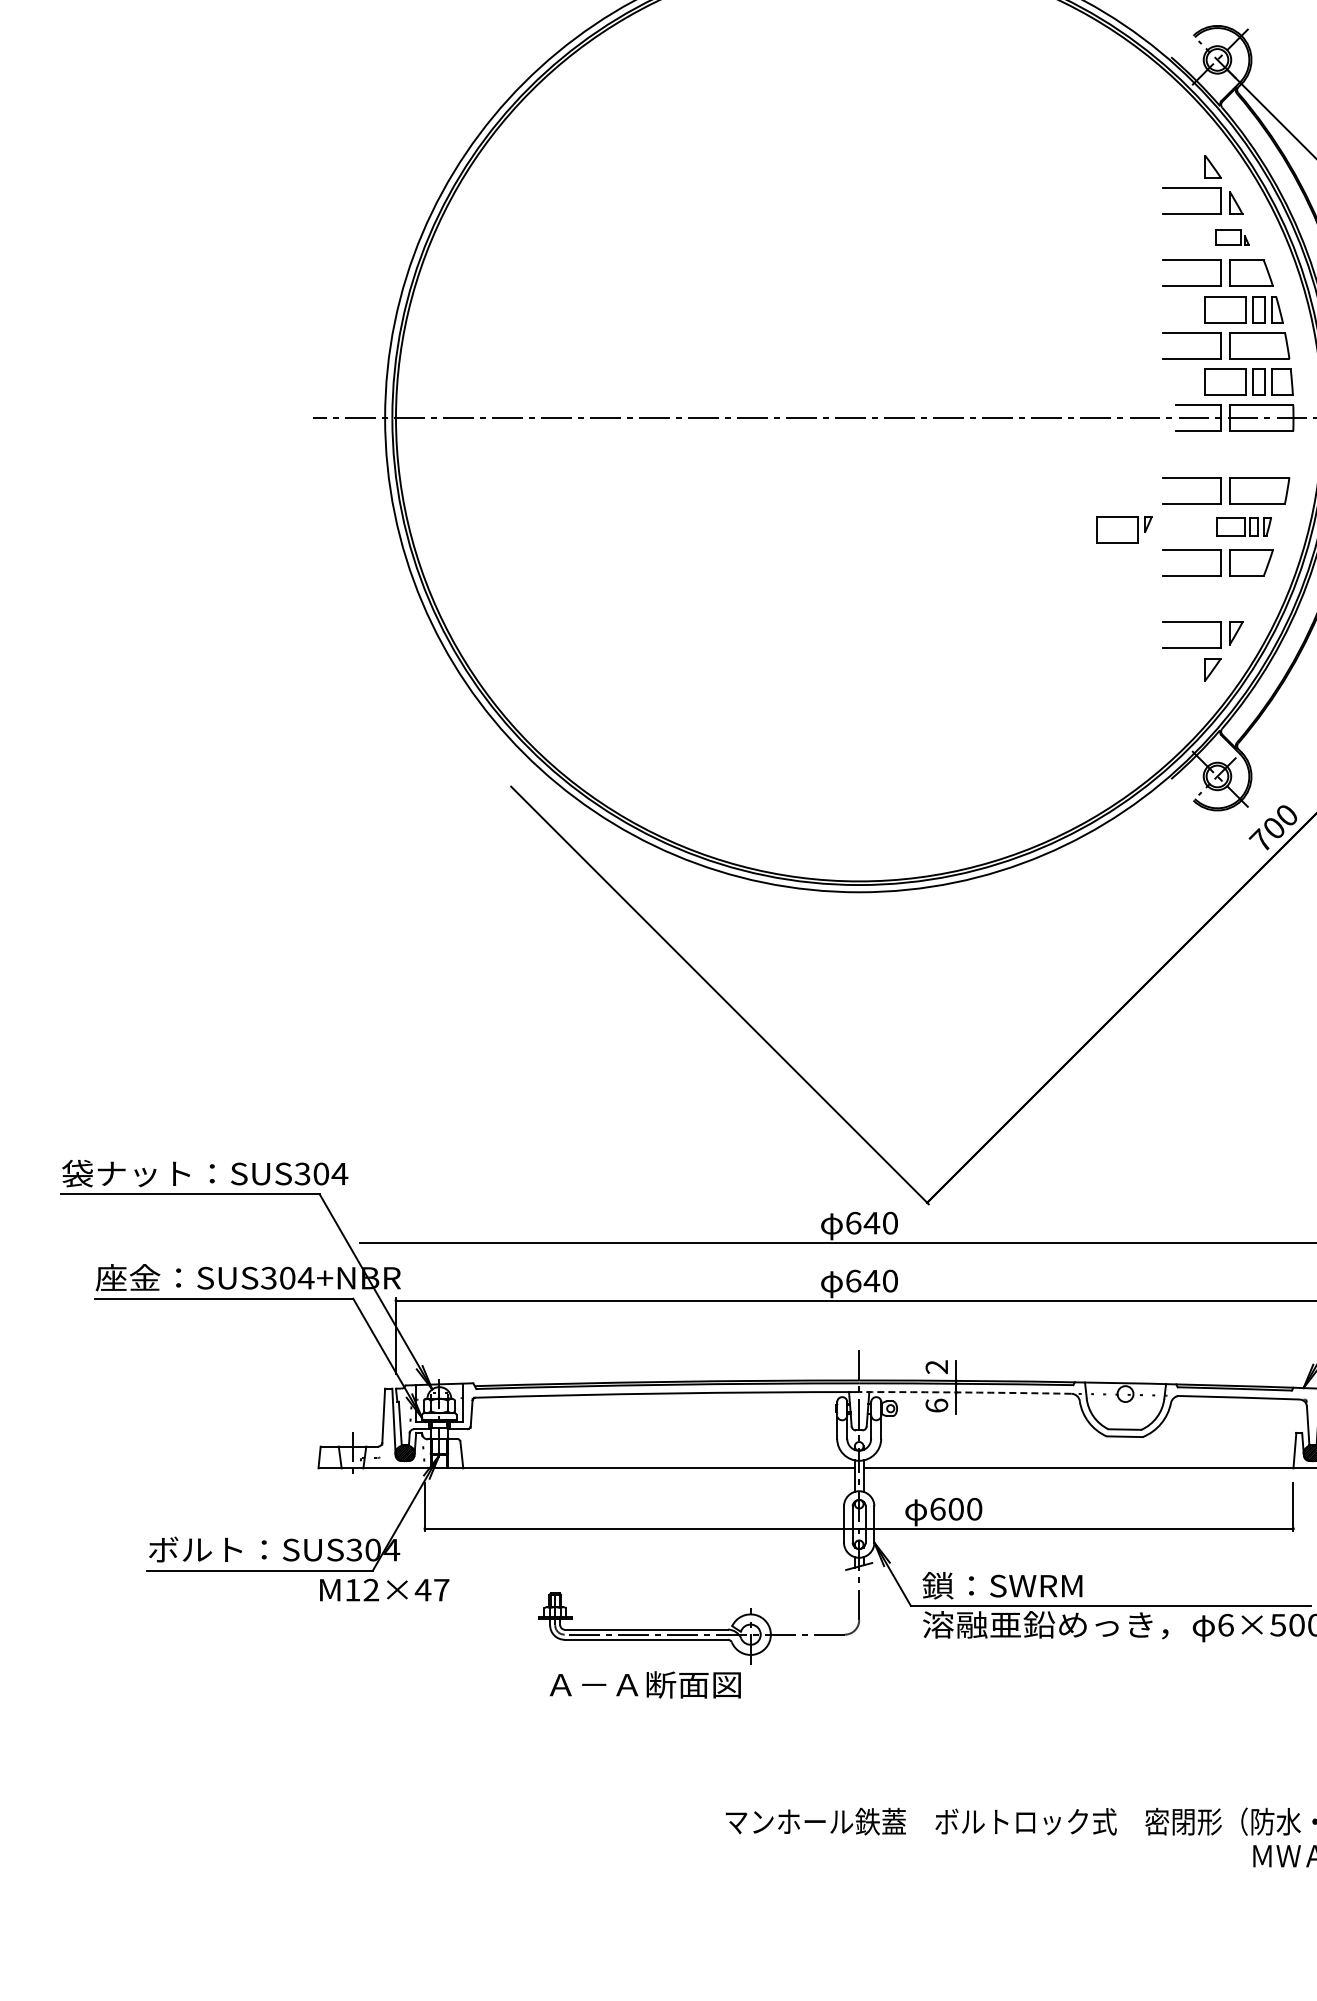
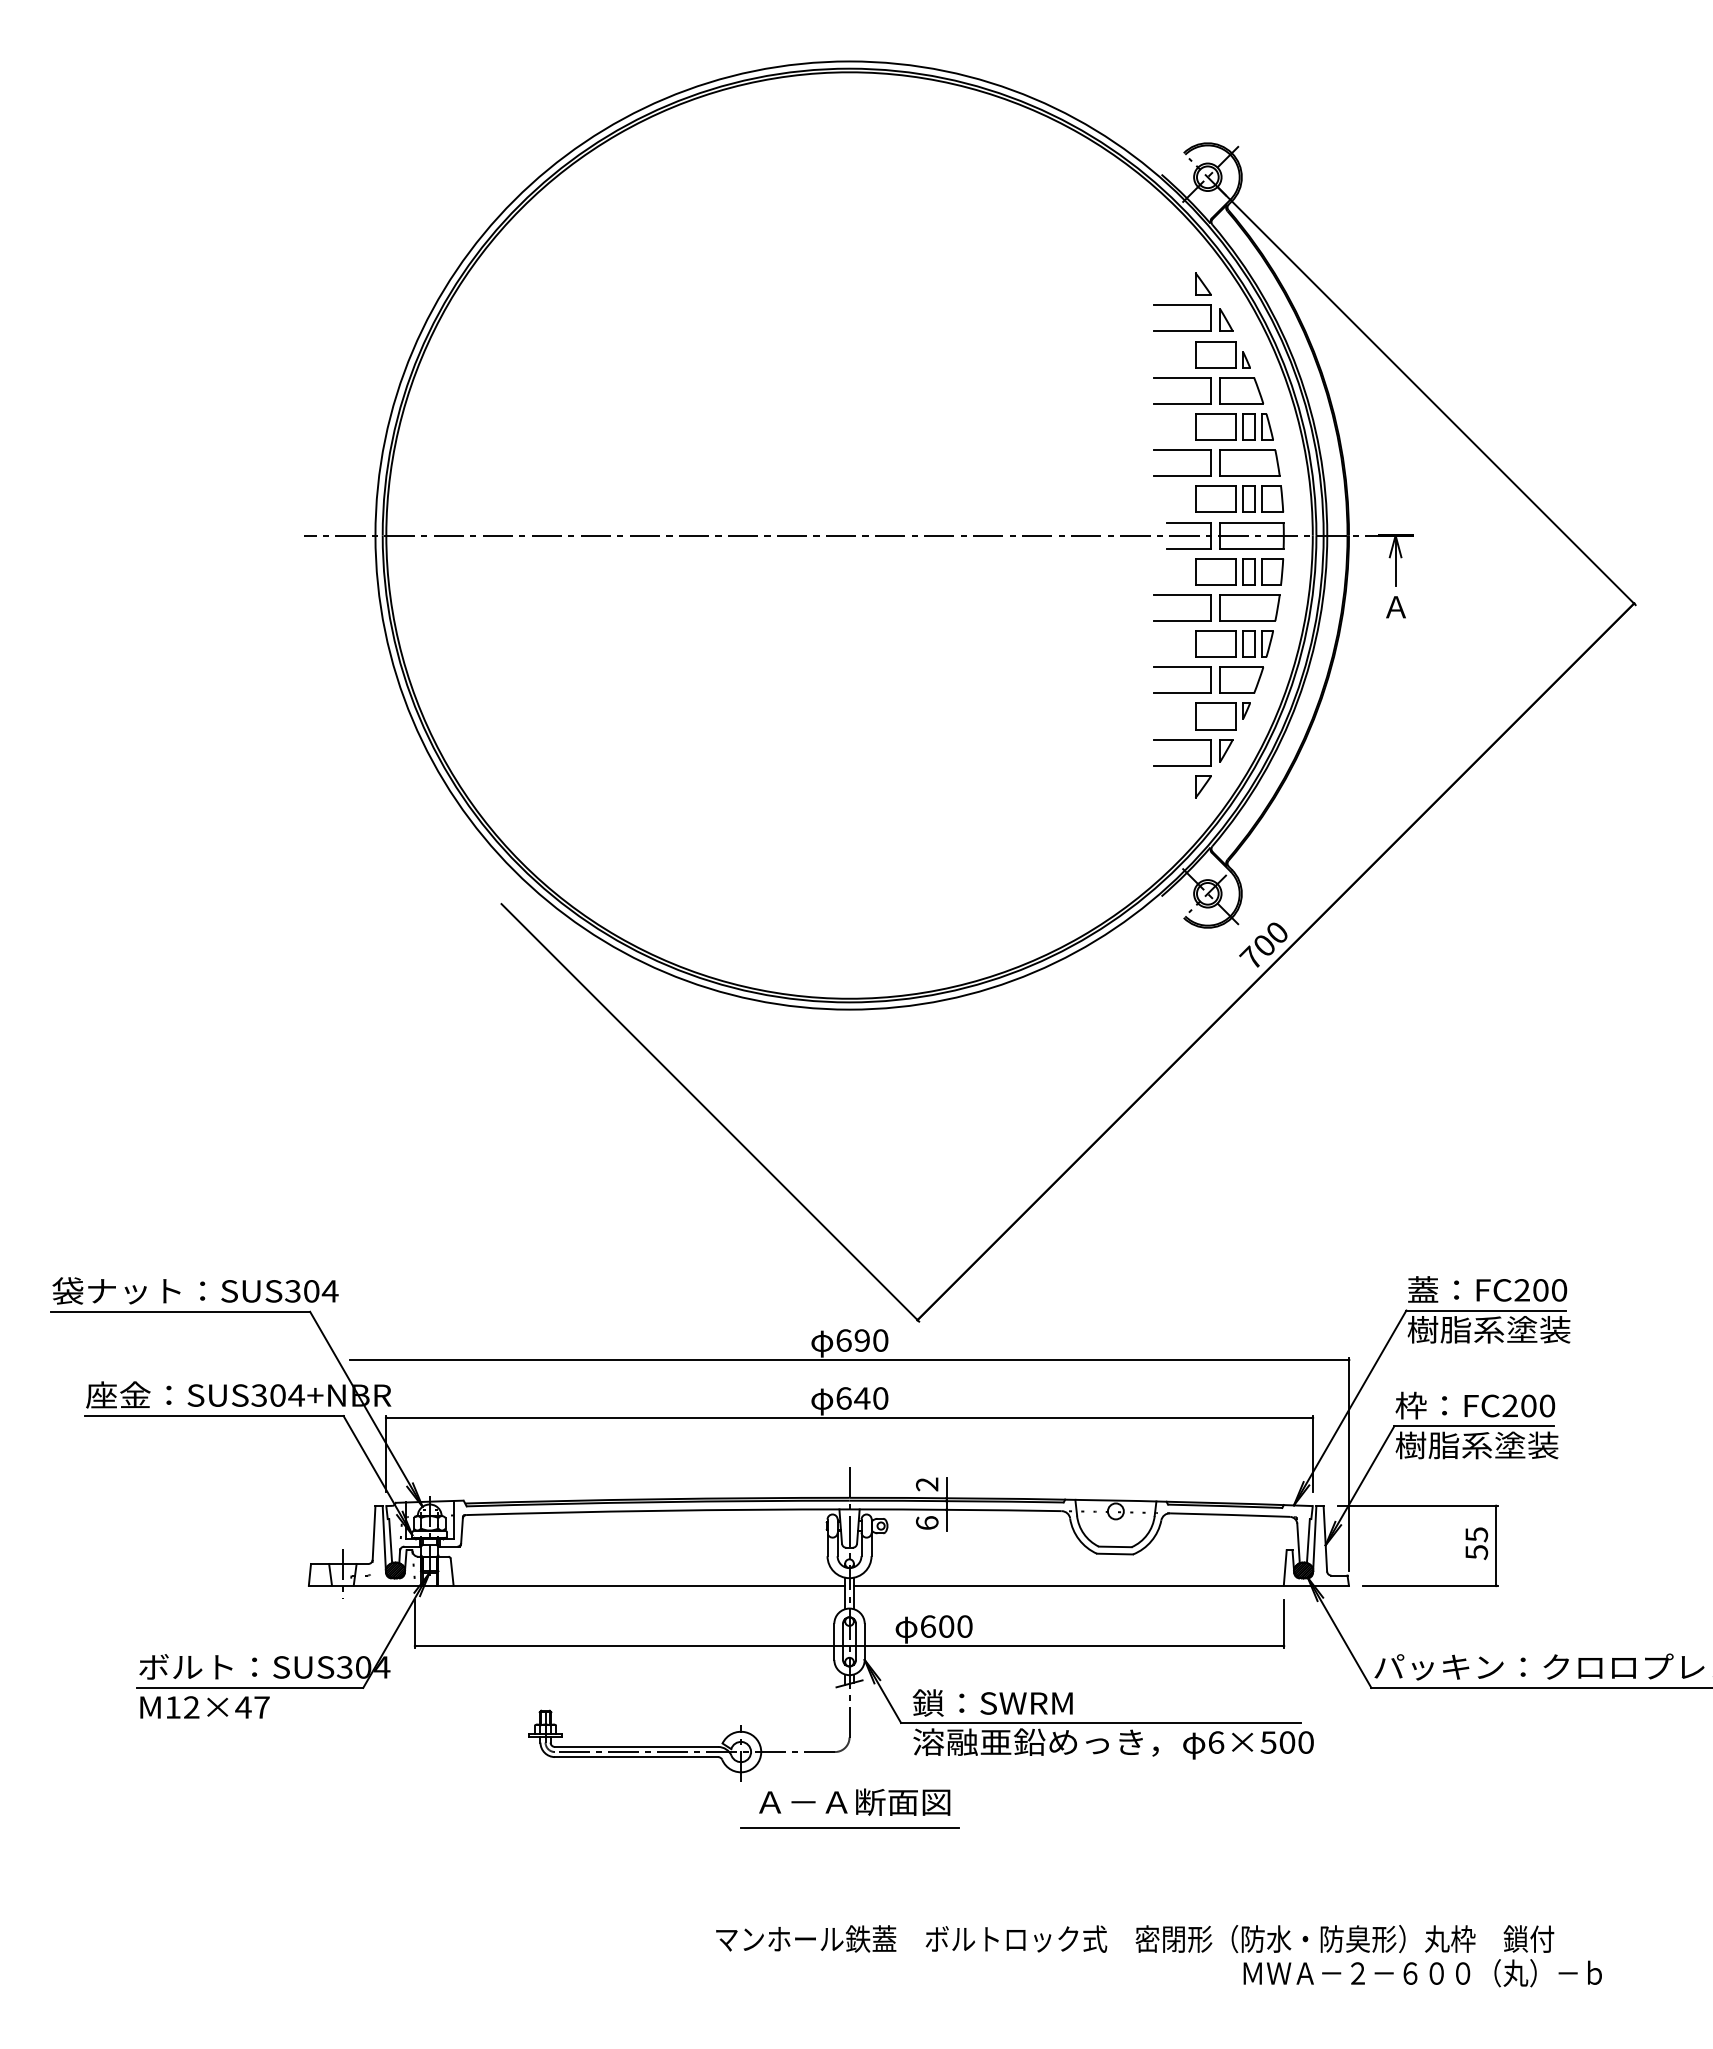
part: (1232, 237) -> (1222, 354), size x1.67
part: (1249, 454) -> (1239, 571), added
part: (1244, 526) -> (1234, 643), size x1.43
part: (1124, 530) -> (1222, 716), moved
text: (872, 1223) -> (862, 1340), 640 -> 690
arc: (965, 1392) -> (955, 1509), dashed -> solid
text: (384, 1590) -> (204, 1707), moved
text: (645, 1684) -> (854, 1801), moved
line: (859, 1711) -> (849, 1828), added

